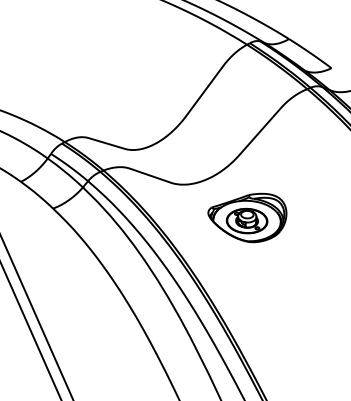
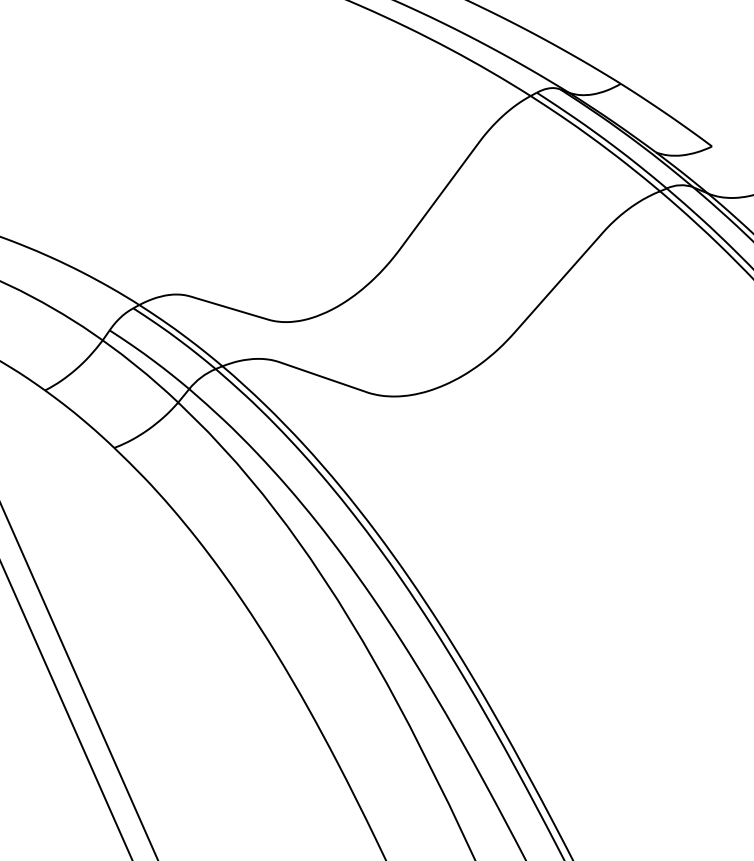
part: (247, 217) -> (531, 467), removed

